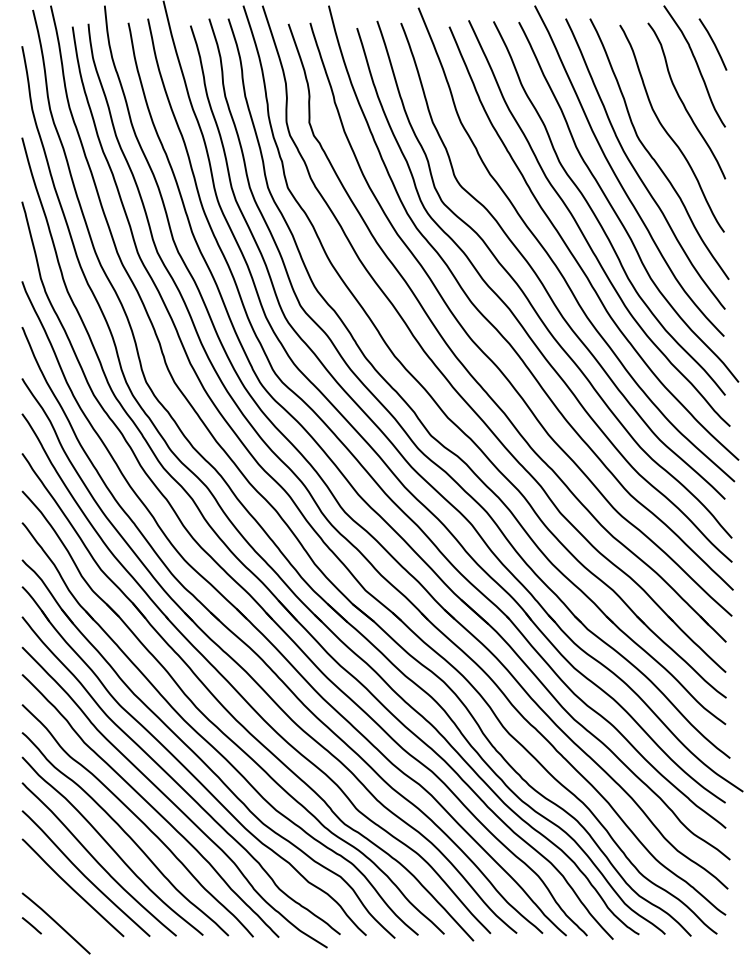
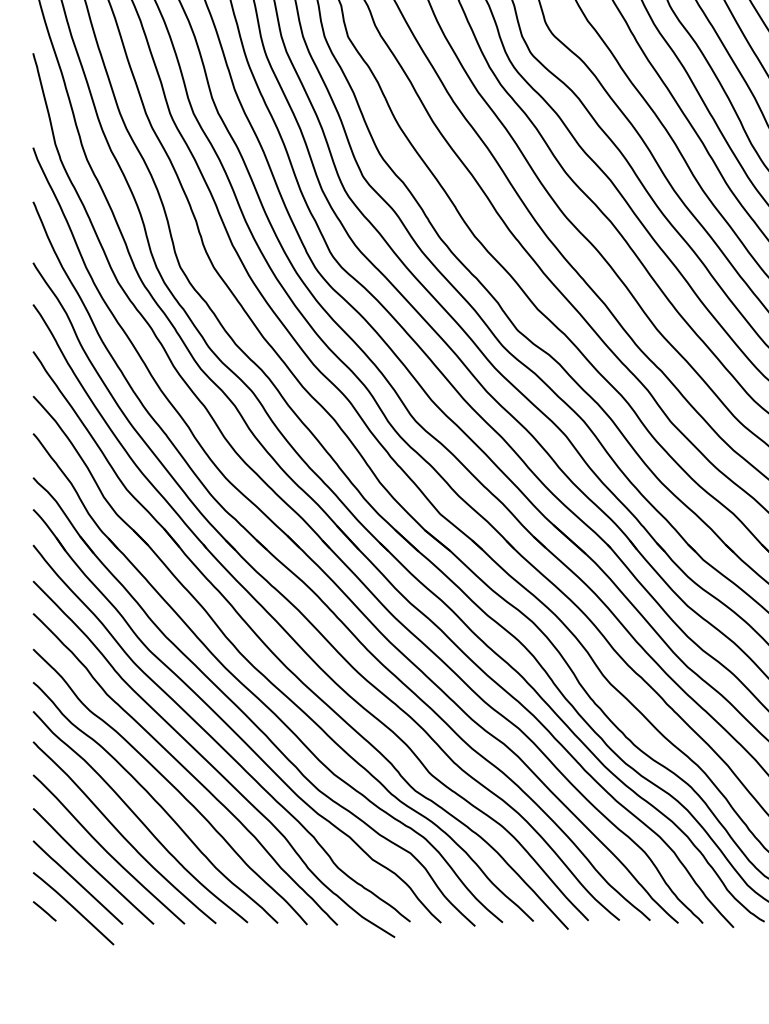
line: (59, 901) -> (77, 882), added

